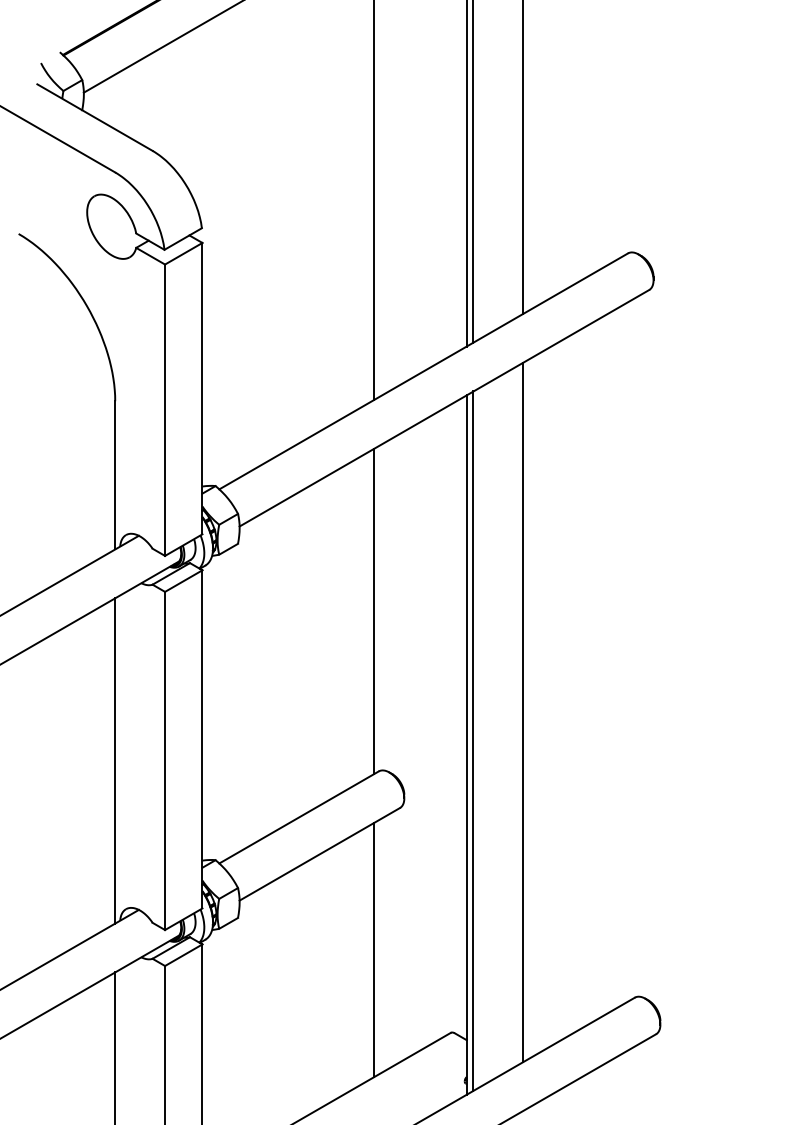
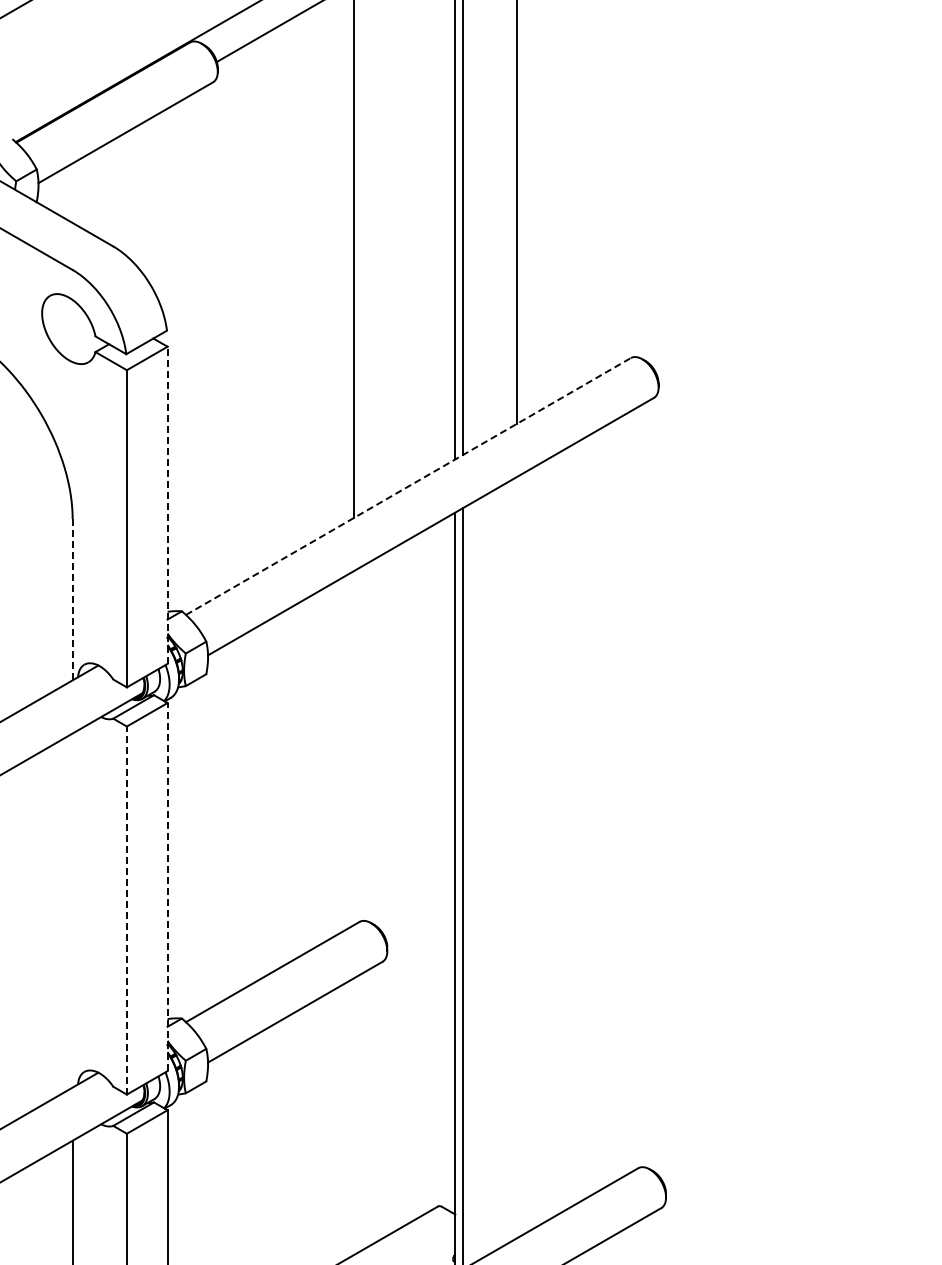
line: (423, 371) -> (408, 486), solid -> dashed
line: (202, 388) -> (167, 505), solid -> dashed
line: (115, 475) -> (72, 599), solid -> dashed
line: (374, 612) -> (354, 748), removed
line: (522, 712) -> (516, 857), removed
line: (202, 738) -> (167, 886), solid -> dashed
line: (115, 760) -> (72, 910), removed
line: (164, 760) -> (126, 910), solid -> dashed
line: (374, 950) -> (354, 1116), removed

